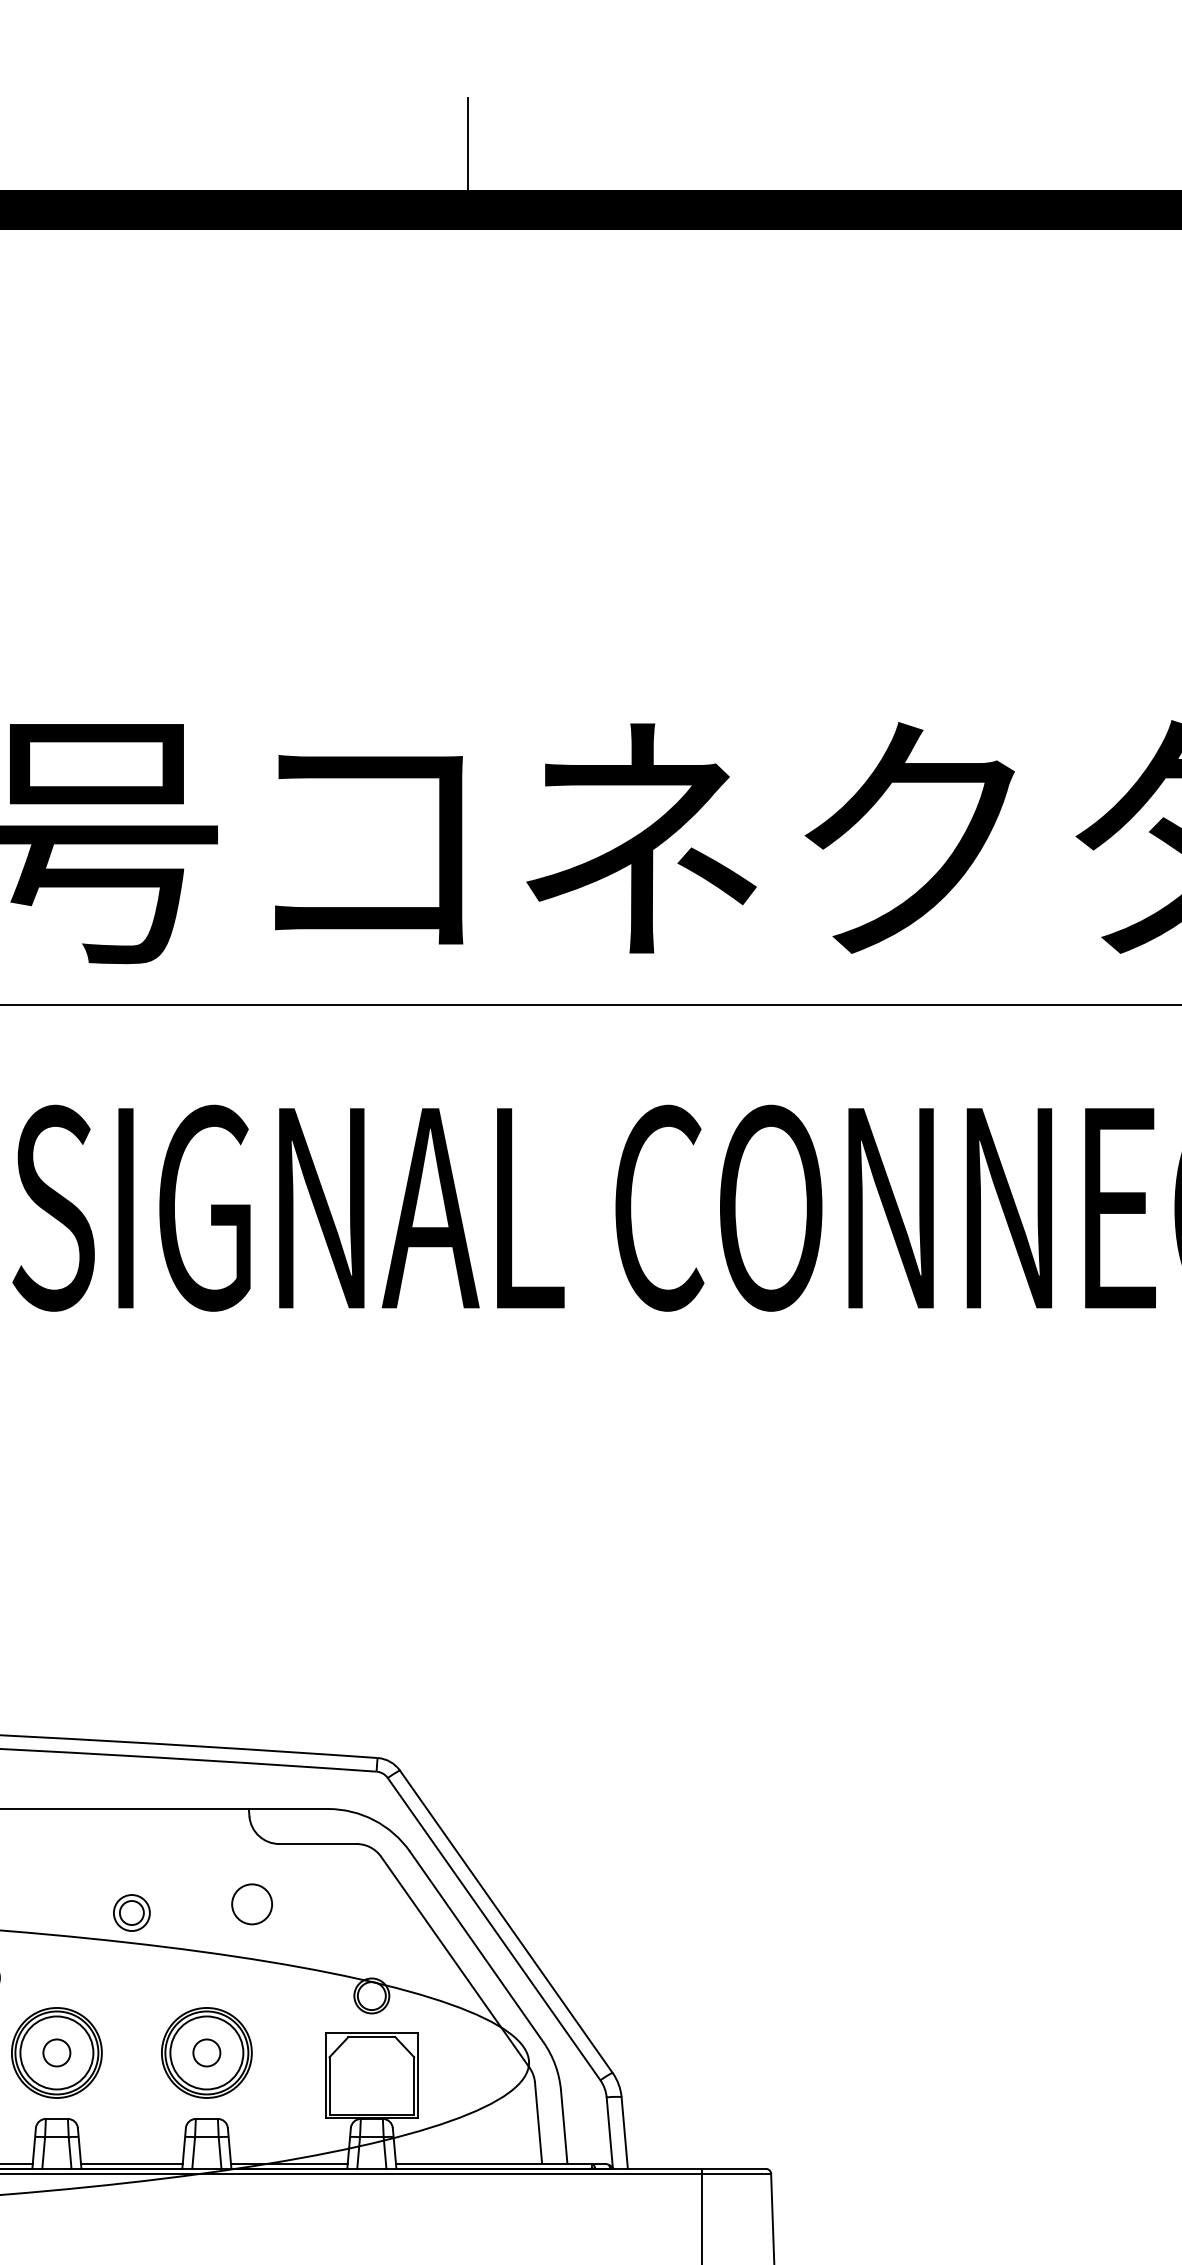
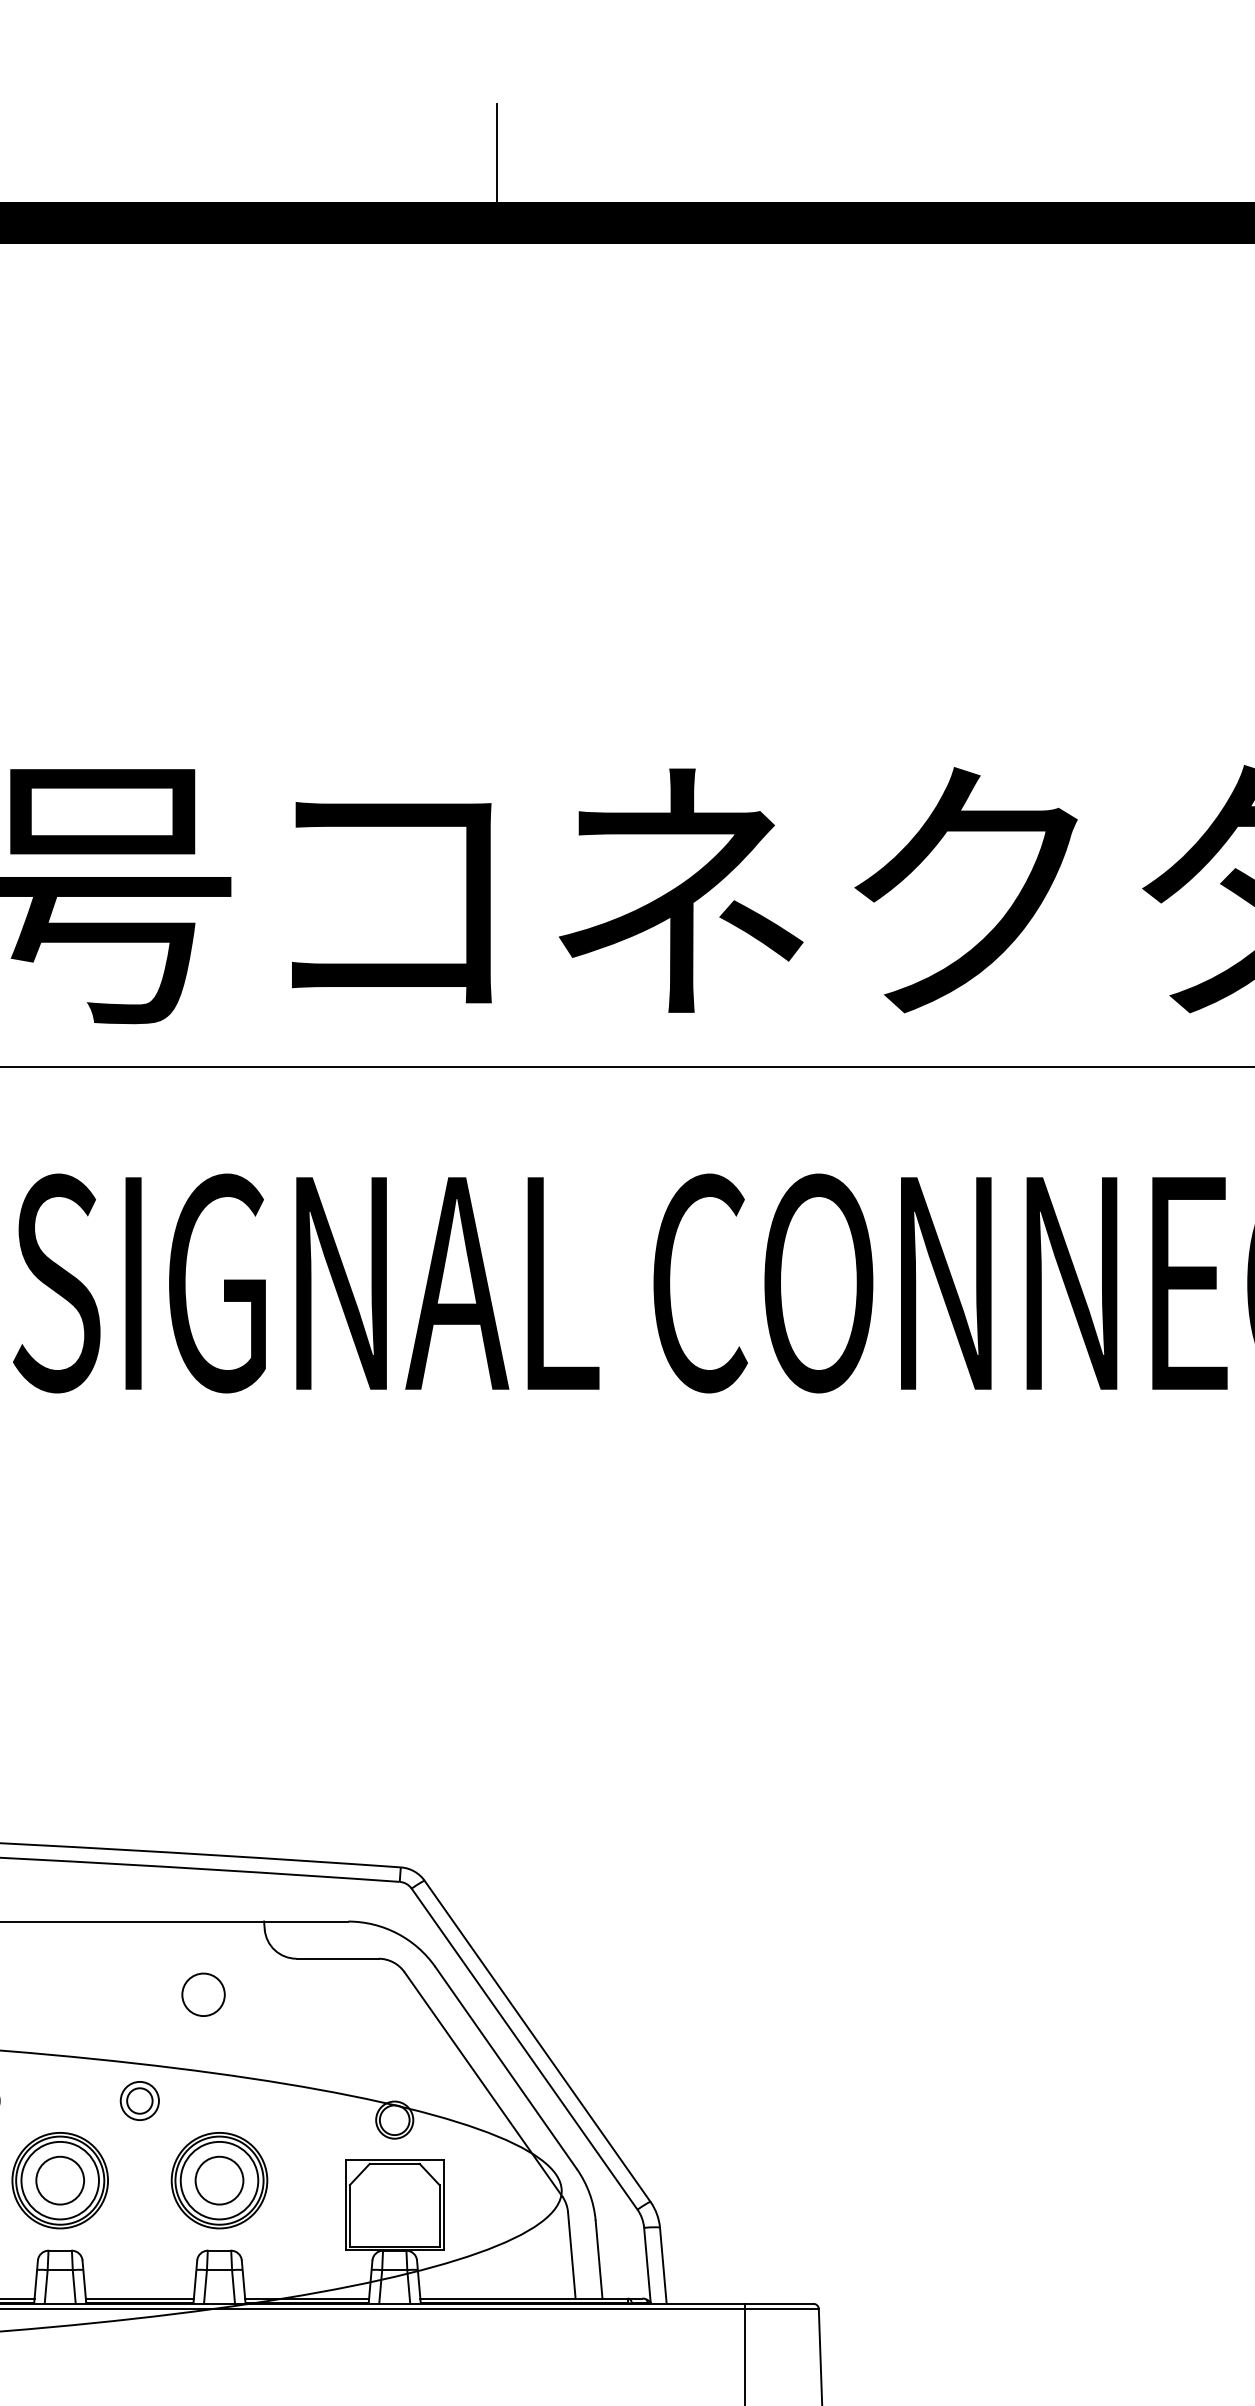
circle: (252, 1904) -> (203, 1994), moved
part: (131, 1912) -> (139, 2100), moved
circle: (57, 2052) -> (60, 2180), size x1.67
circle: (206, 2052) -> (219, 2180), size x1.67

